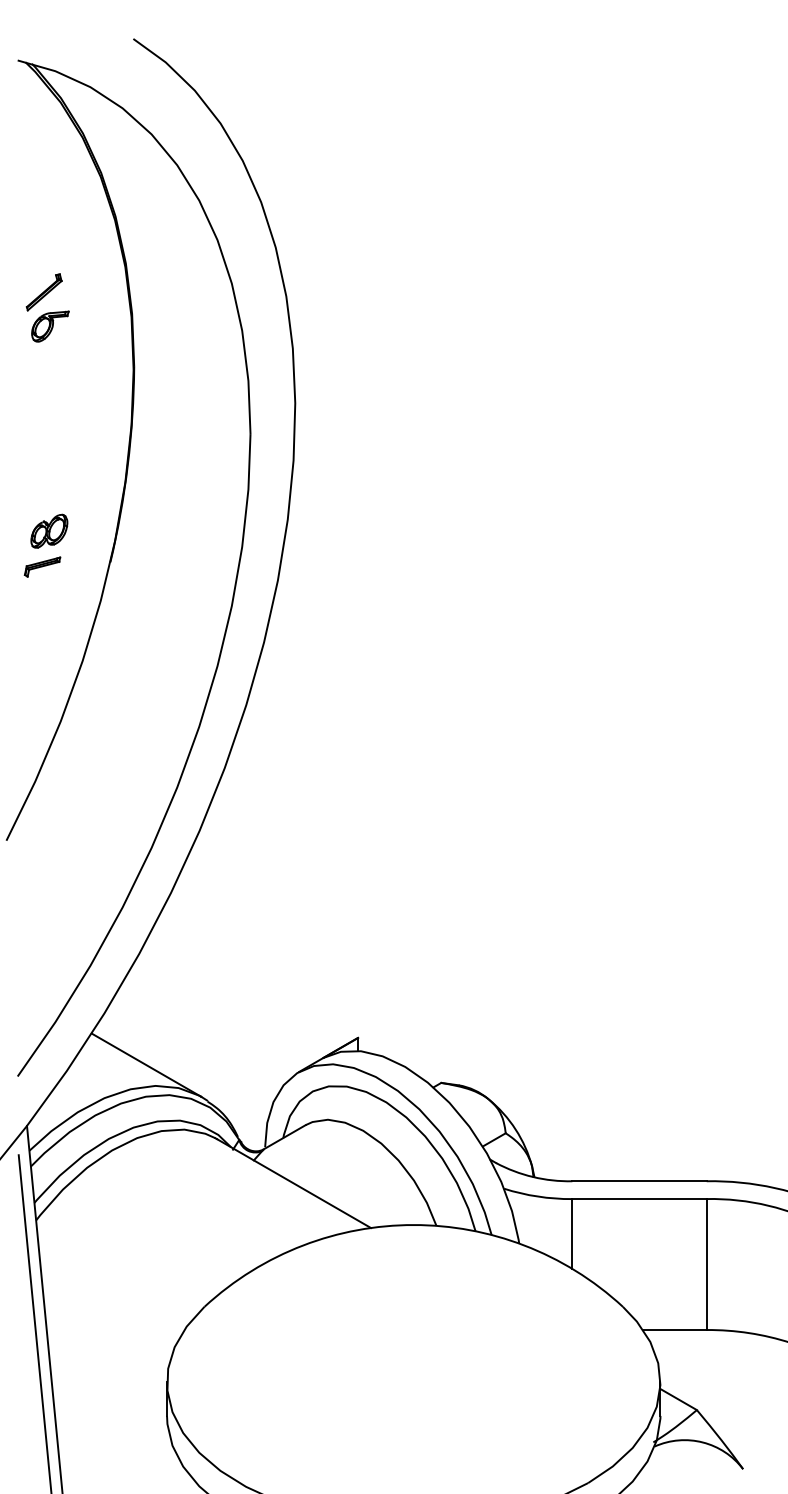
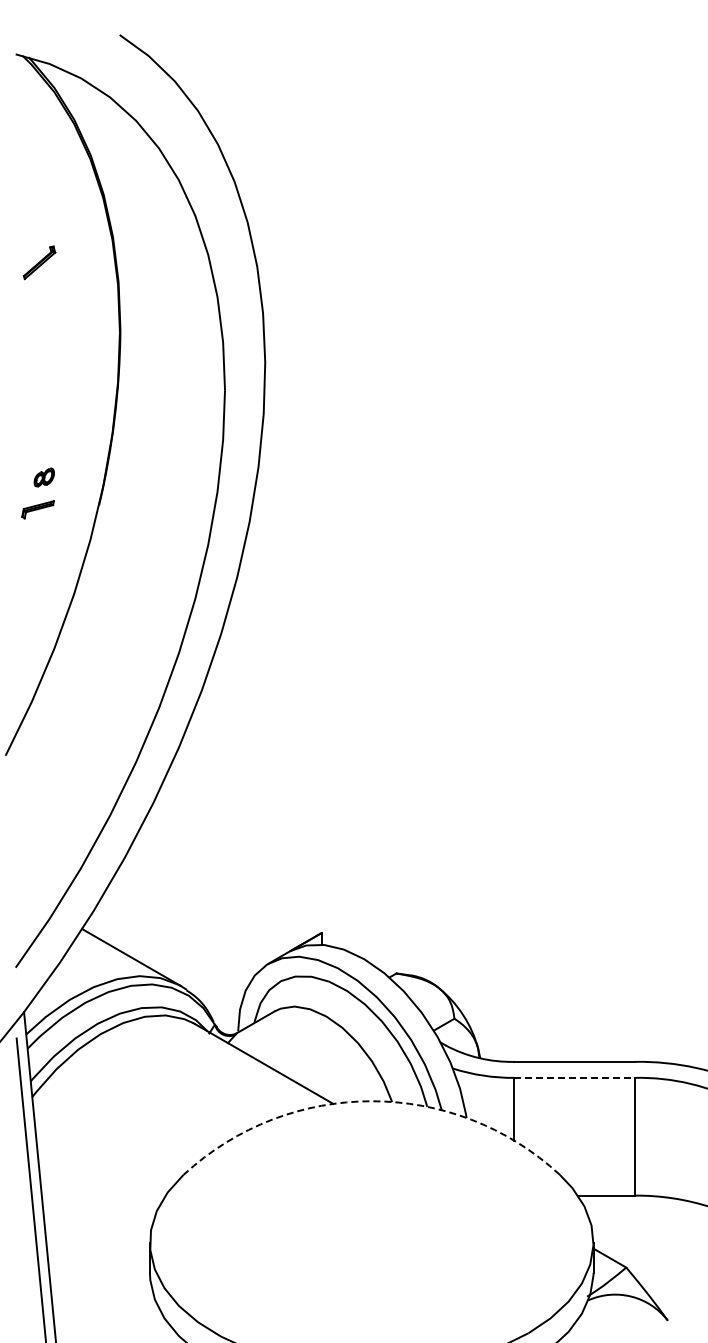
part: (49, 326) -> (44, 293), removed
part: (49, 531) -> (44, 477), size x0.6
line: (640, 1198) -> (575, 1077), solid -> dashed
arc: (413, 1225) -> (371, 1101), solid -> dashed

